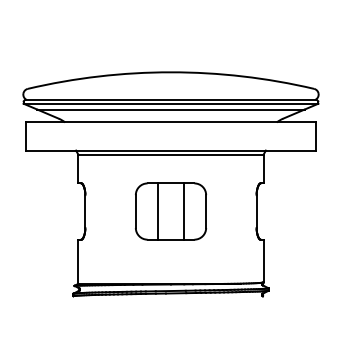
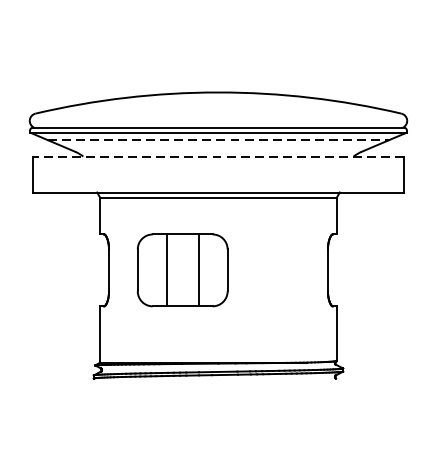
line: (170, 109) -> (217, 139), solid -> dashed
line: (170, 122) -> (217, 156), solid -> dashed
part: (170, 211) -> (182, 270), moved

